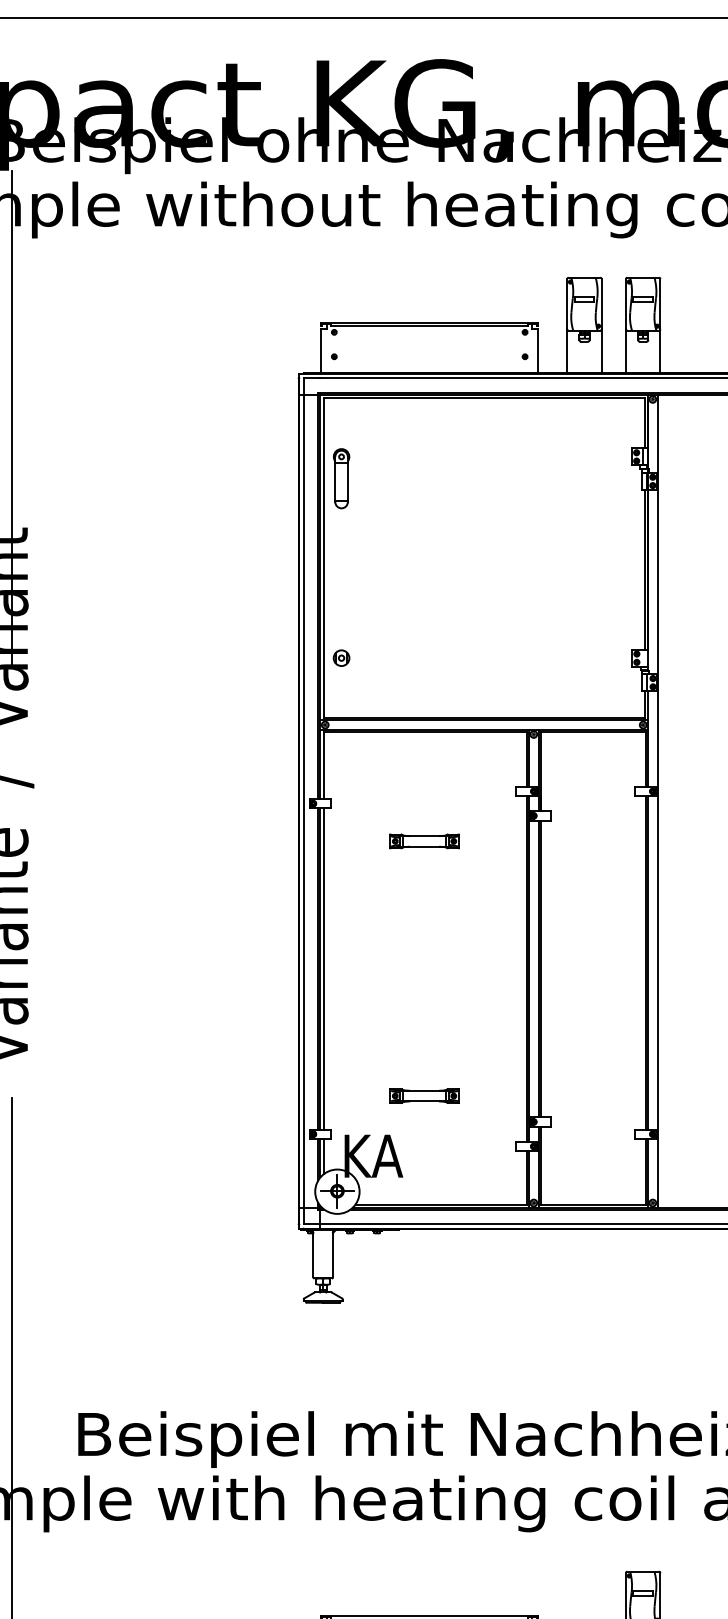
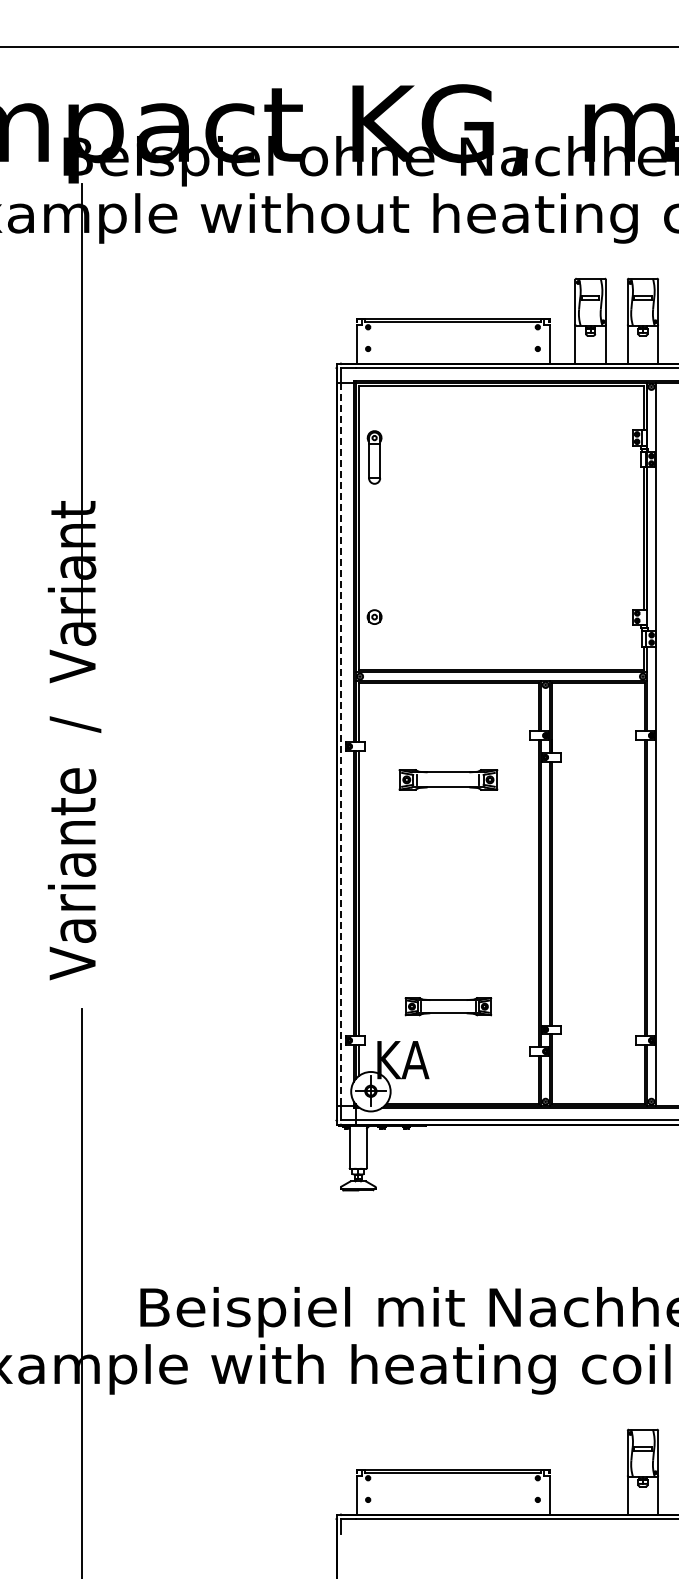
line: (304, 801) -> (341, 744), solid -> dashed
part: (424, 841) -> (448, 780), size x1.6
part: (424, 1095) -> (448, 1006), size x1.4

